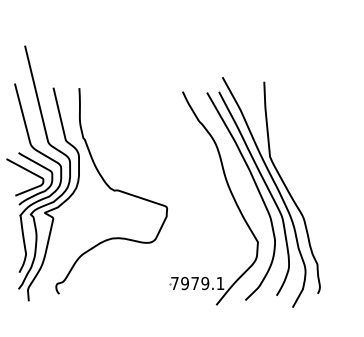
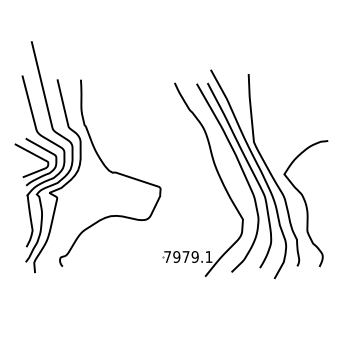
curve: (326, 224) -> (305, 203), added

